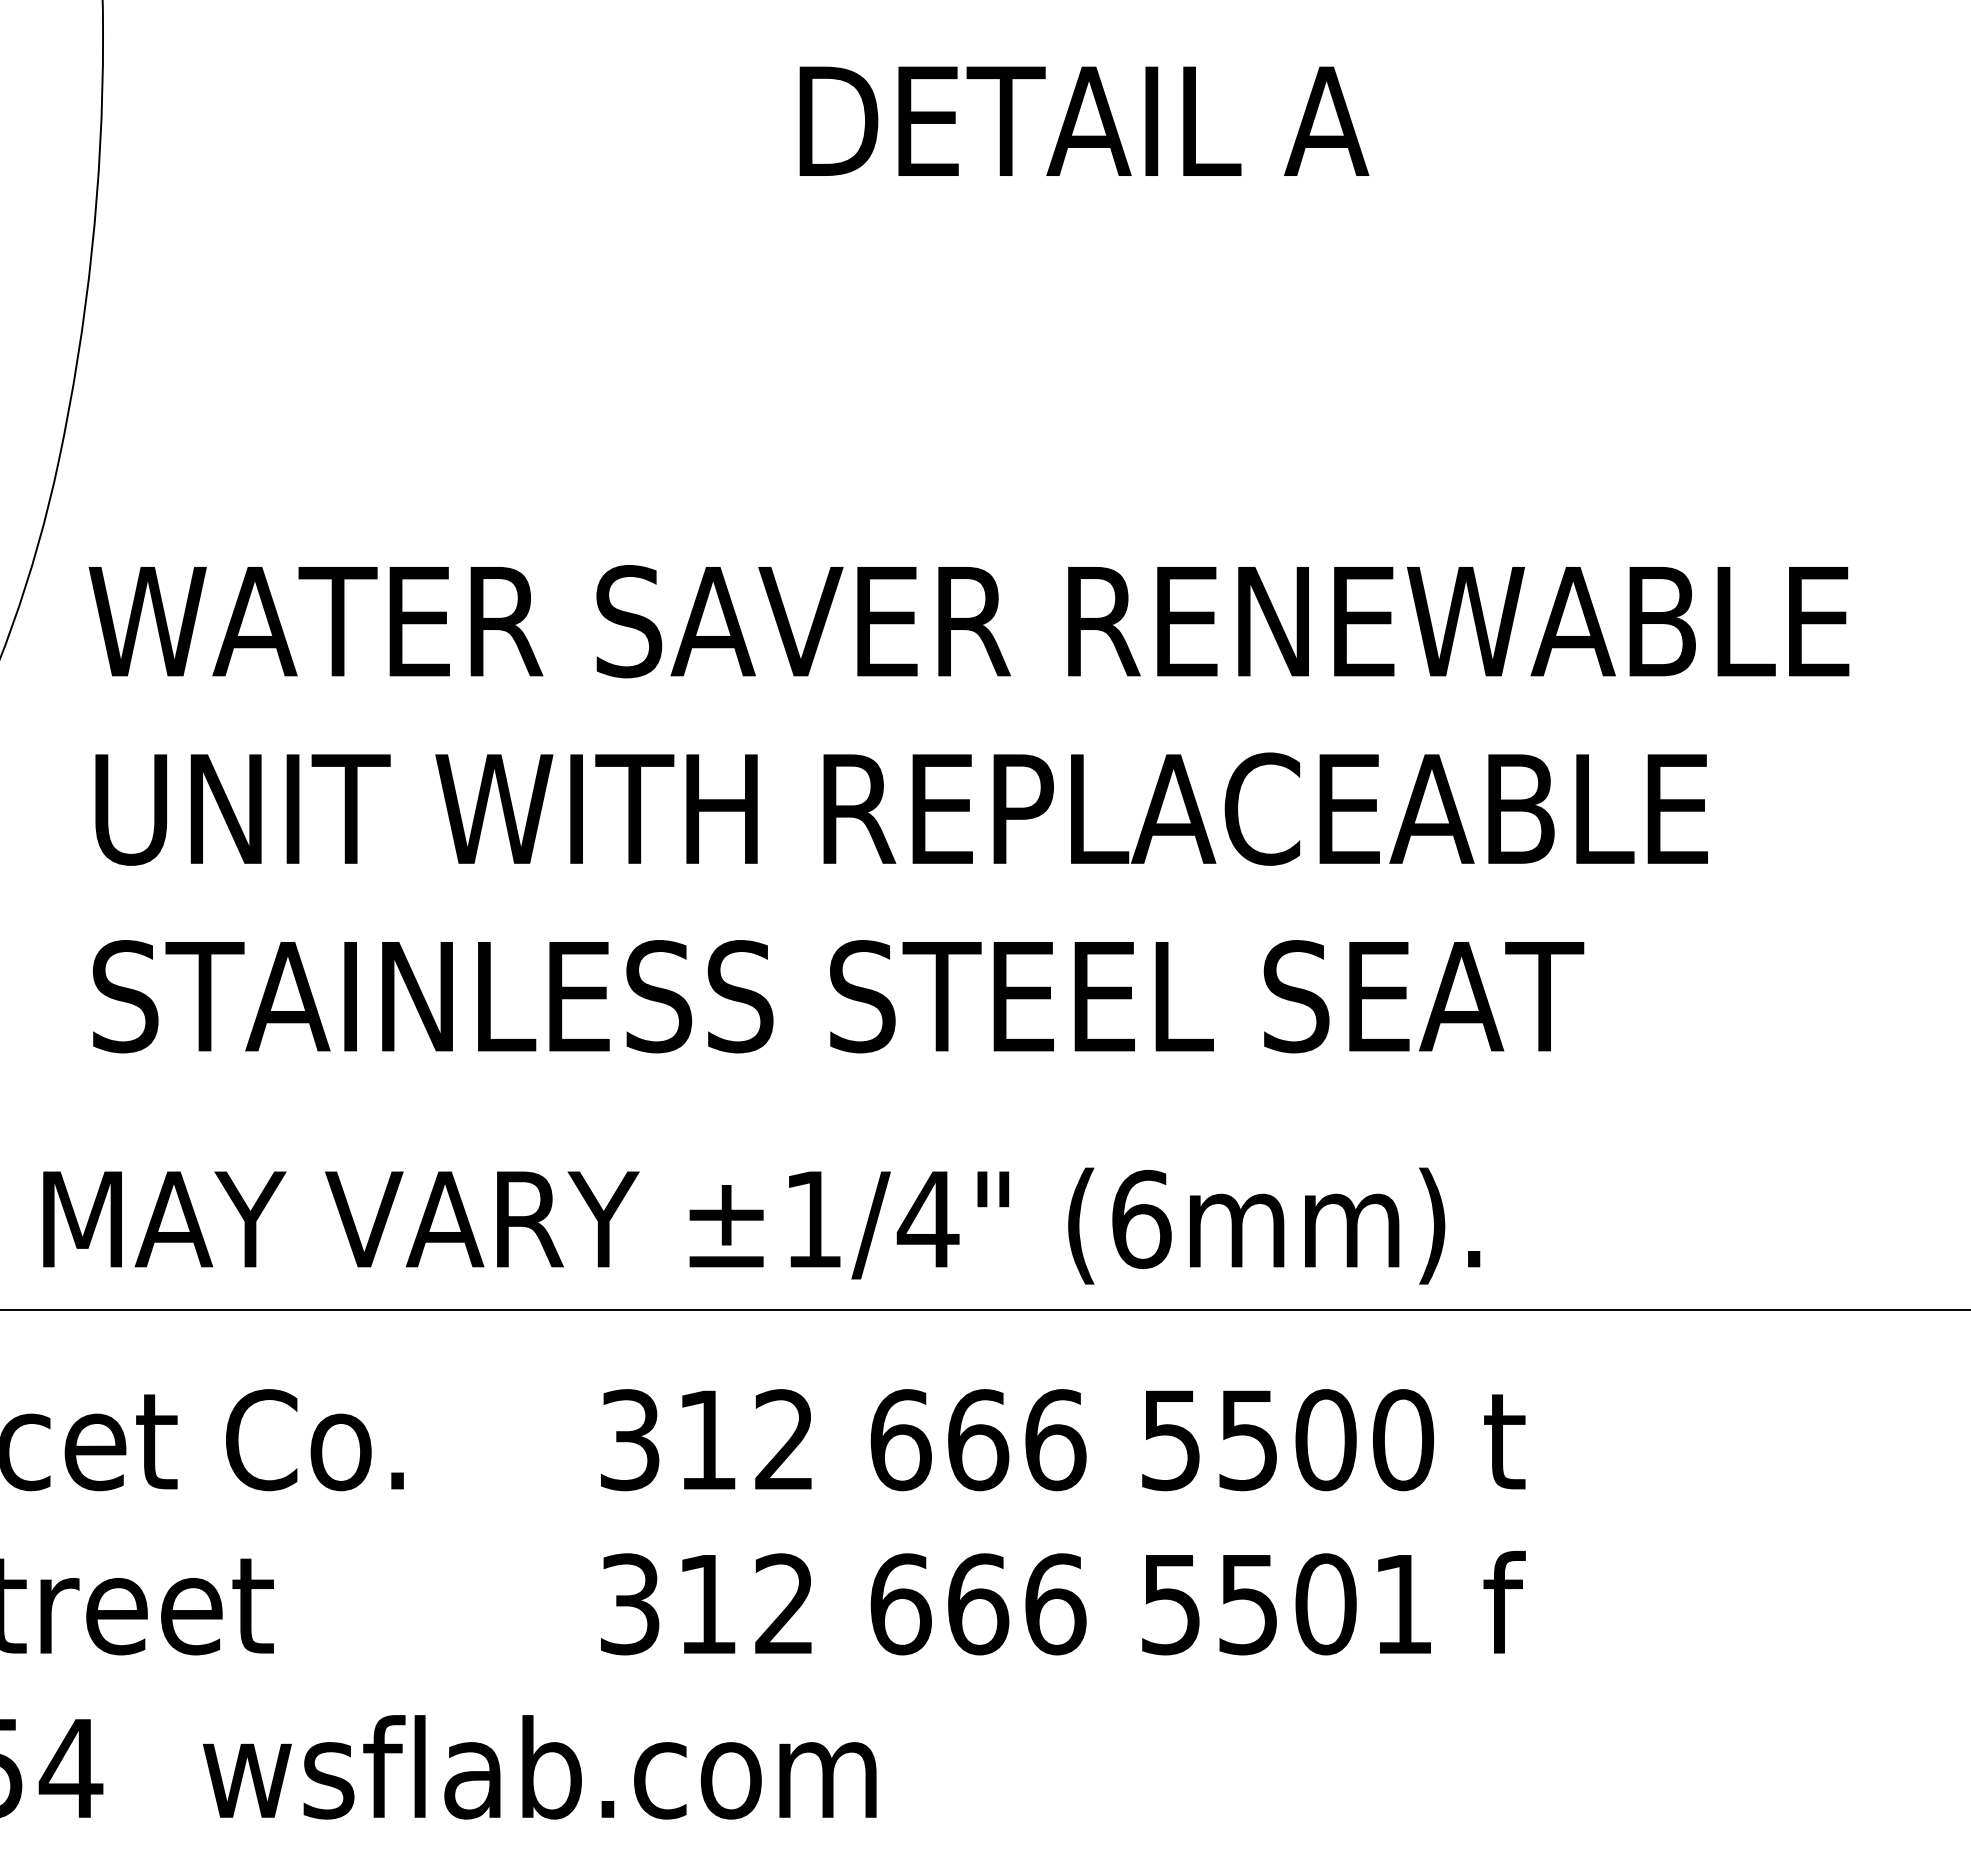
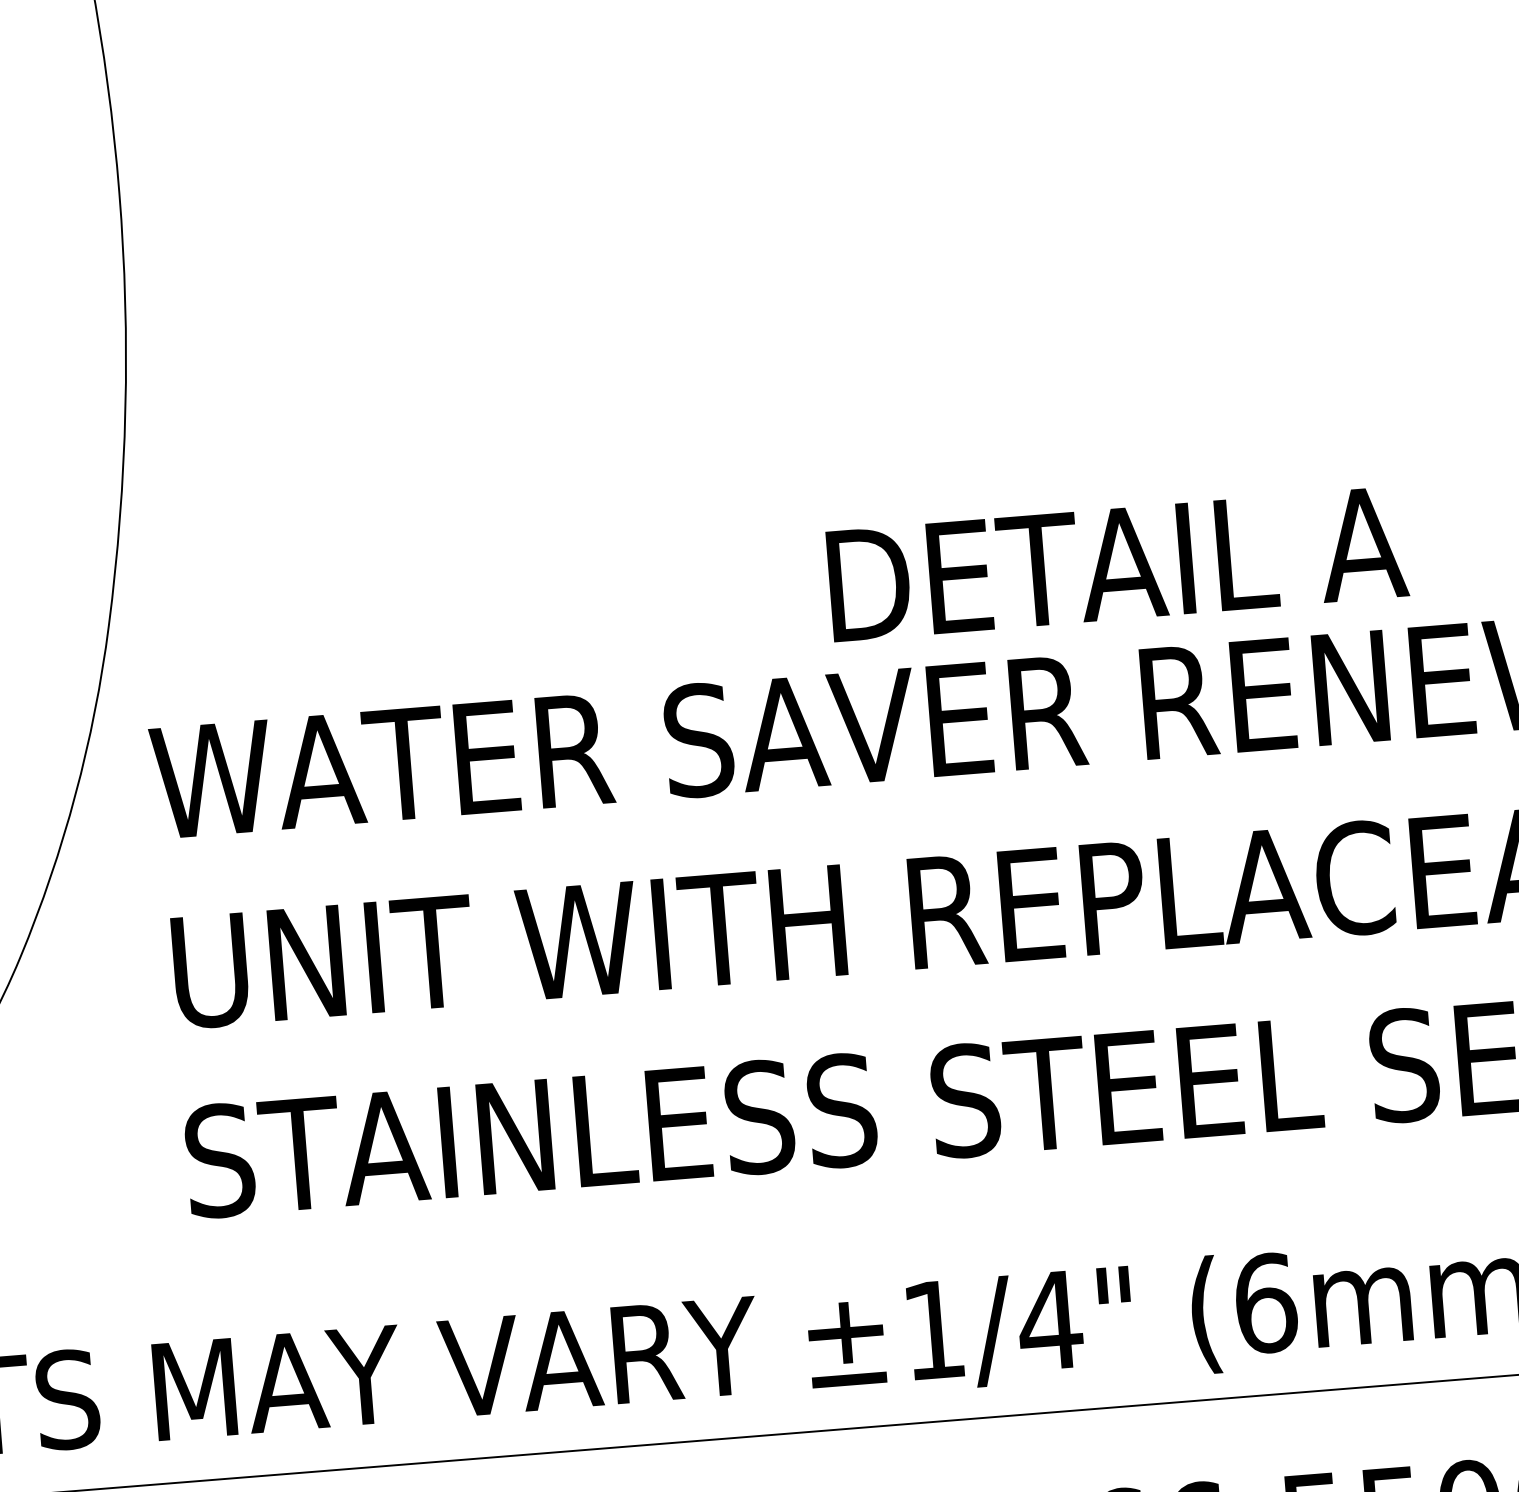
text: (1084, 120) -> (1117, 563), moved

